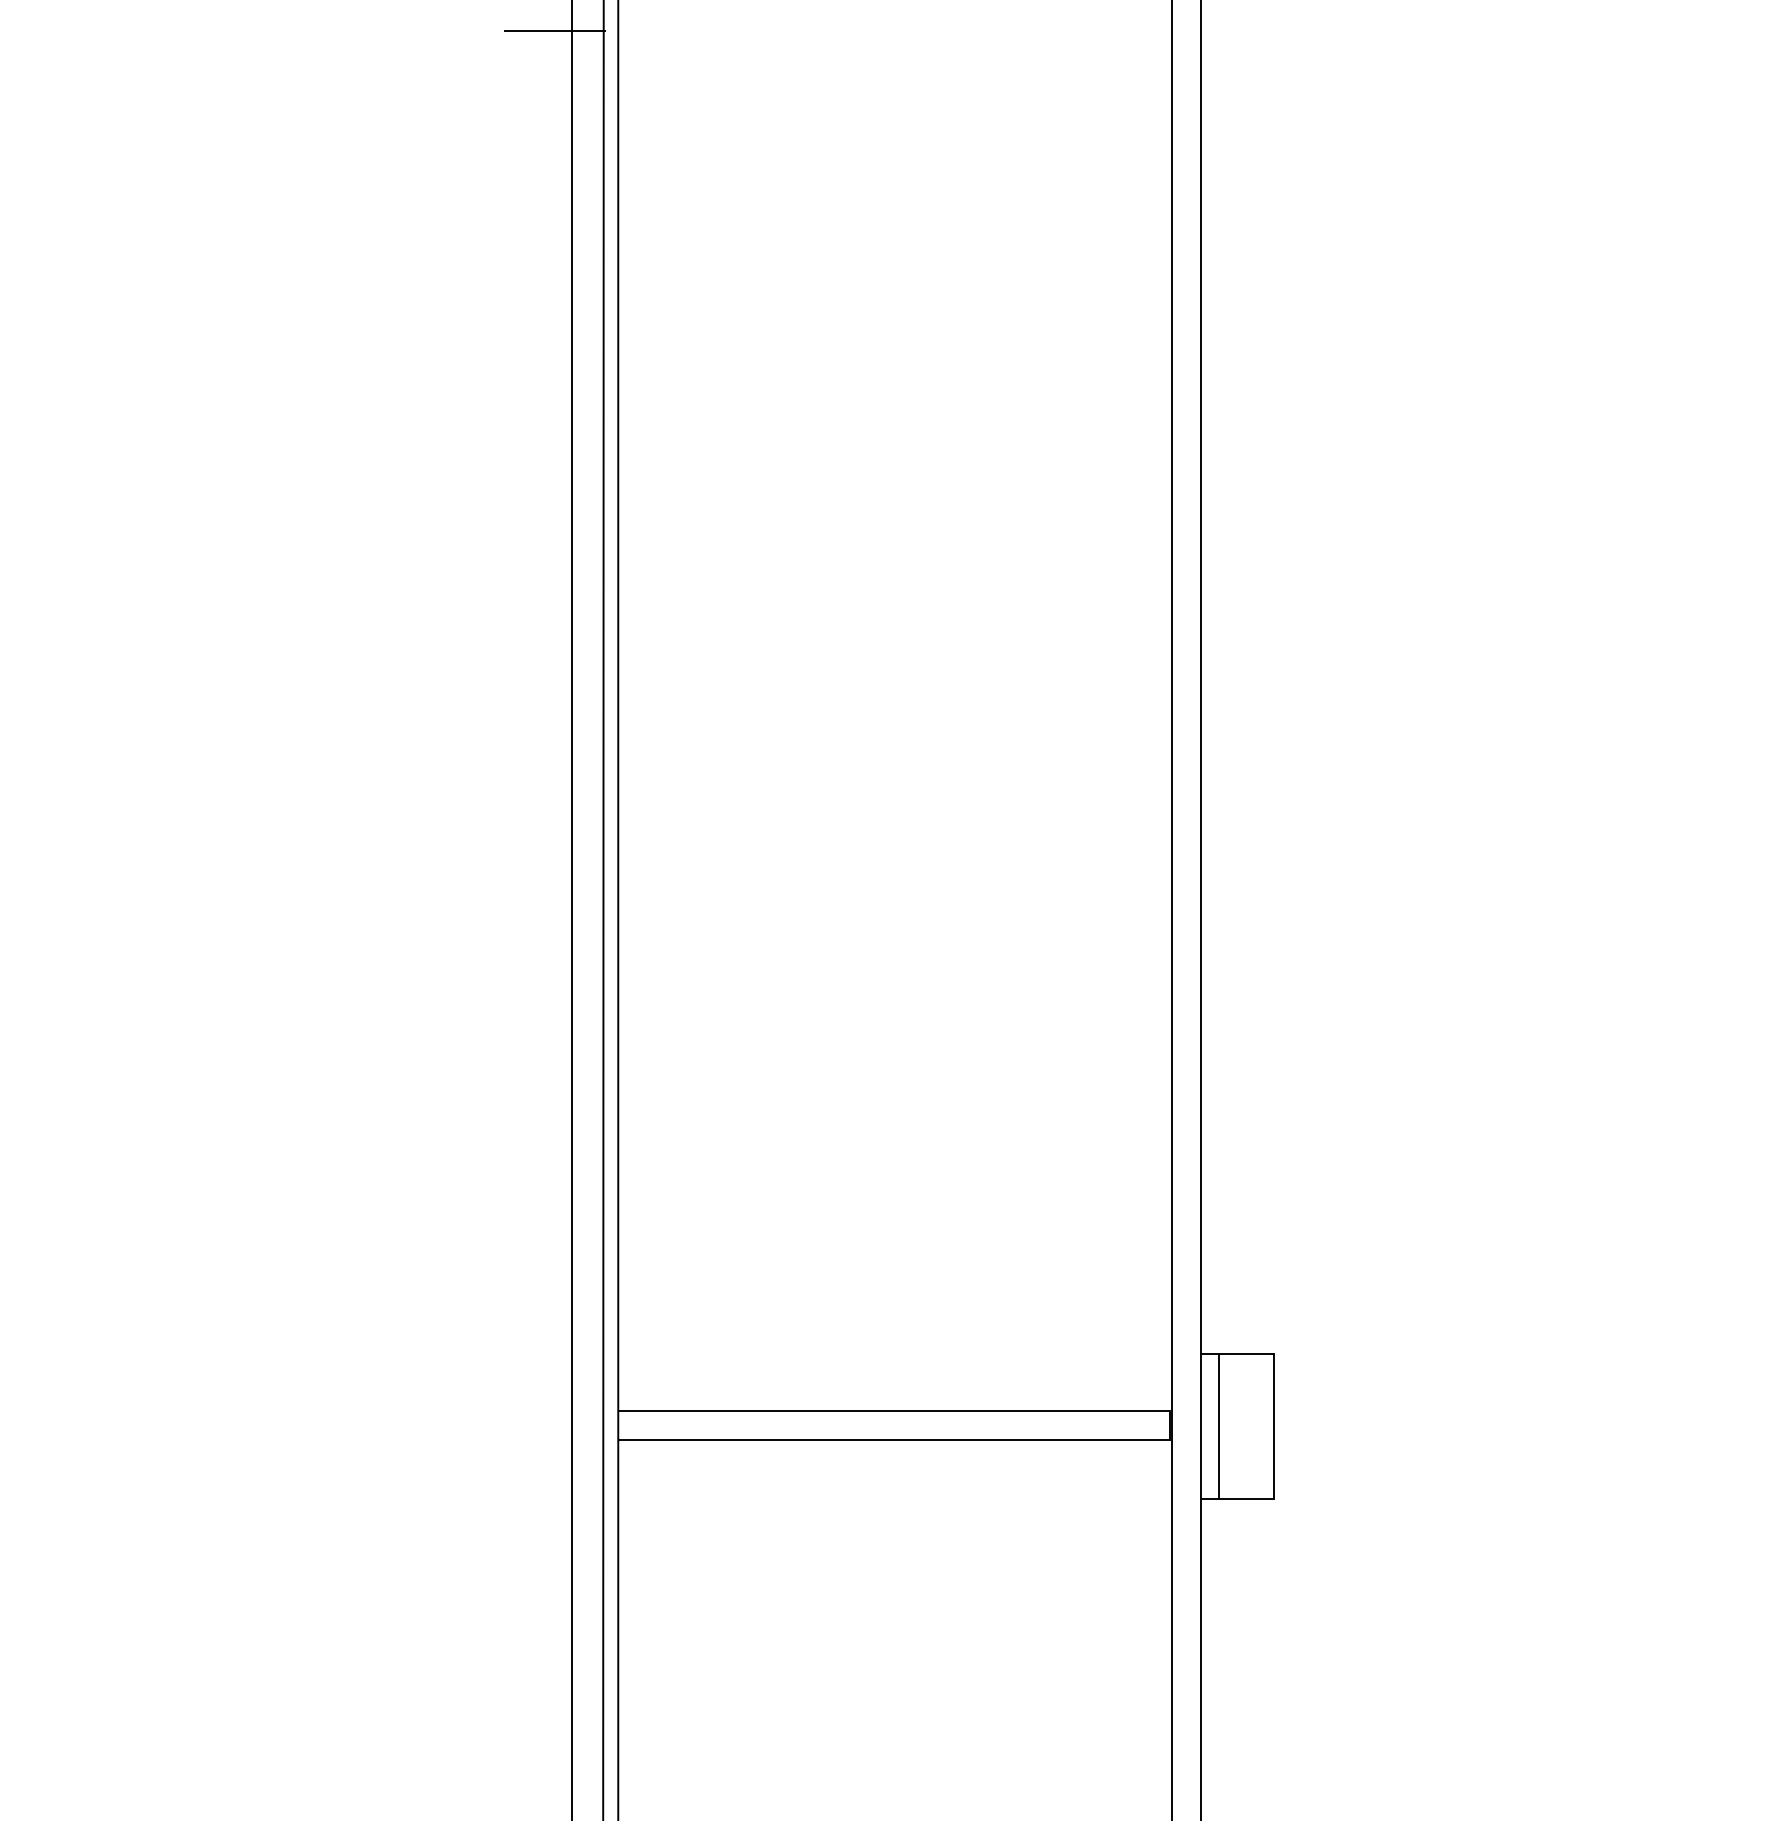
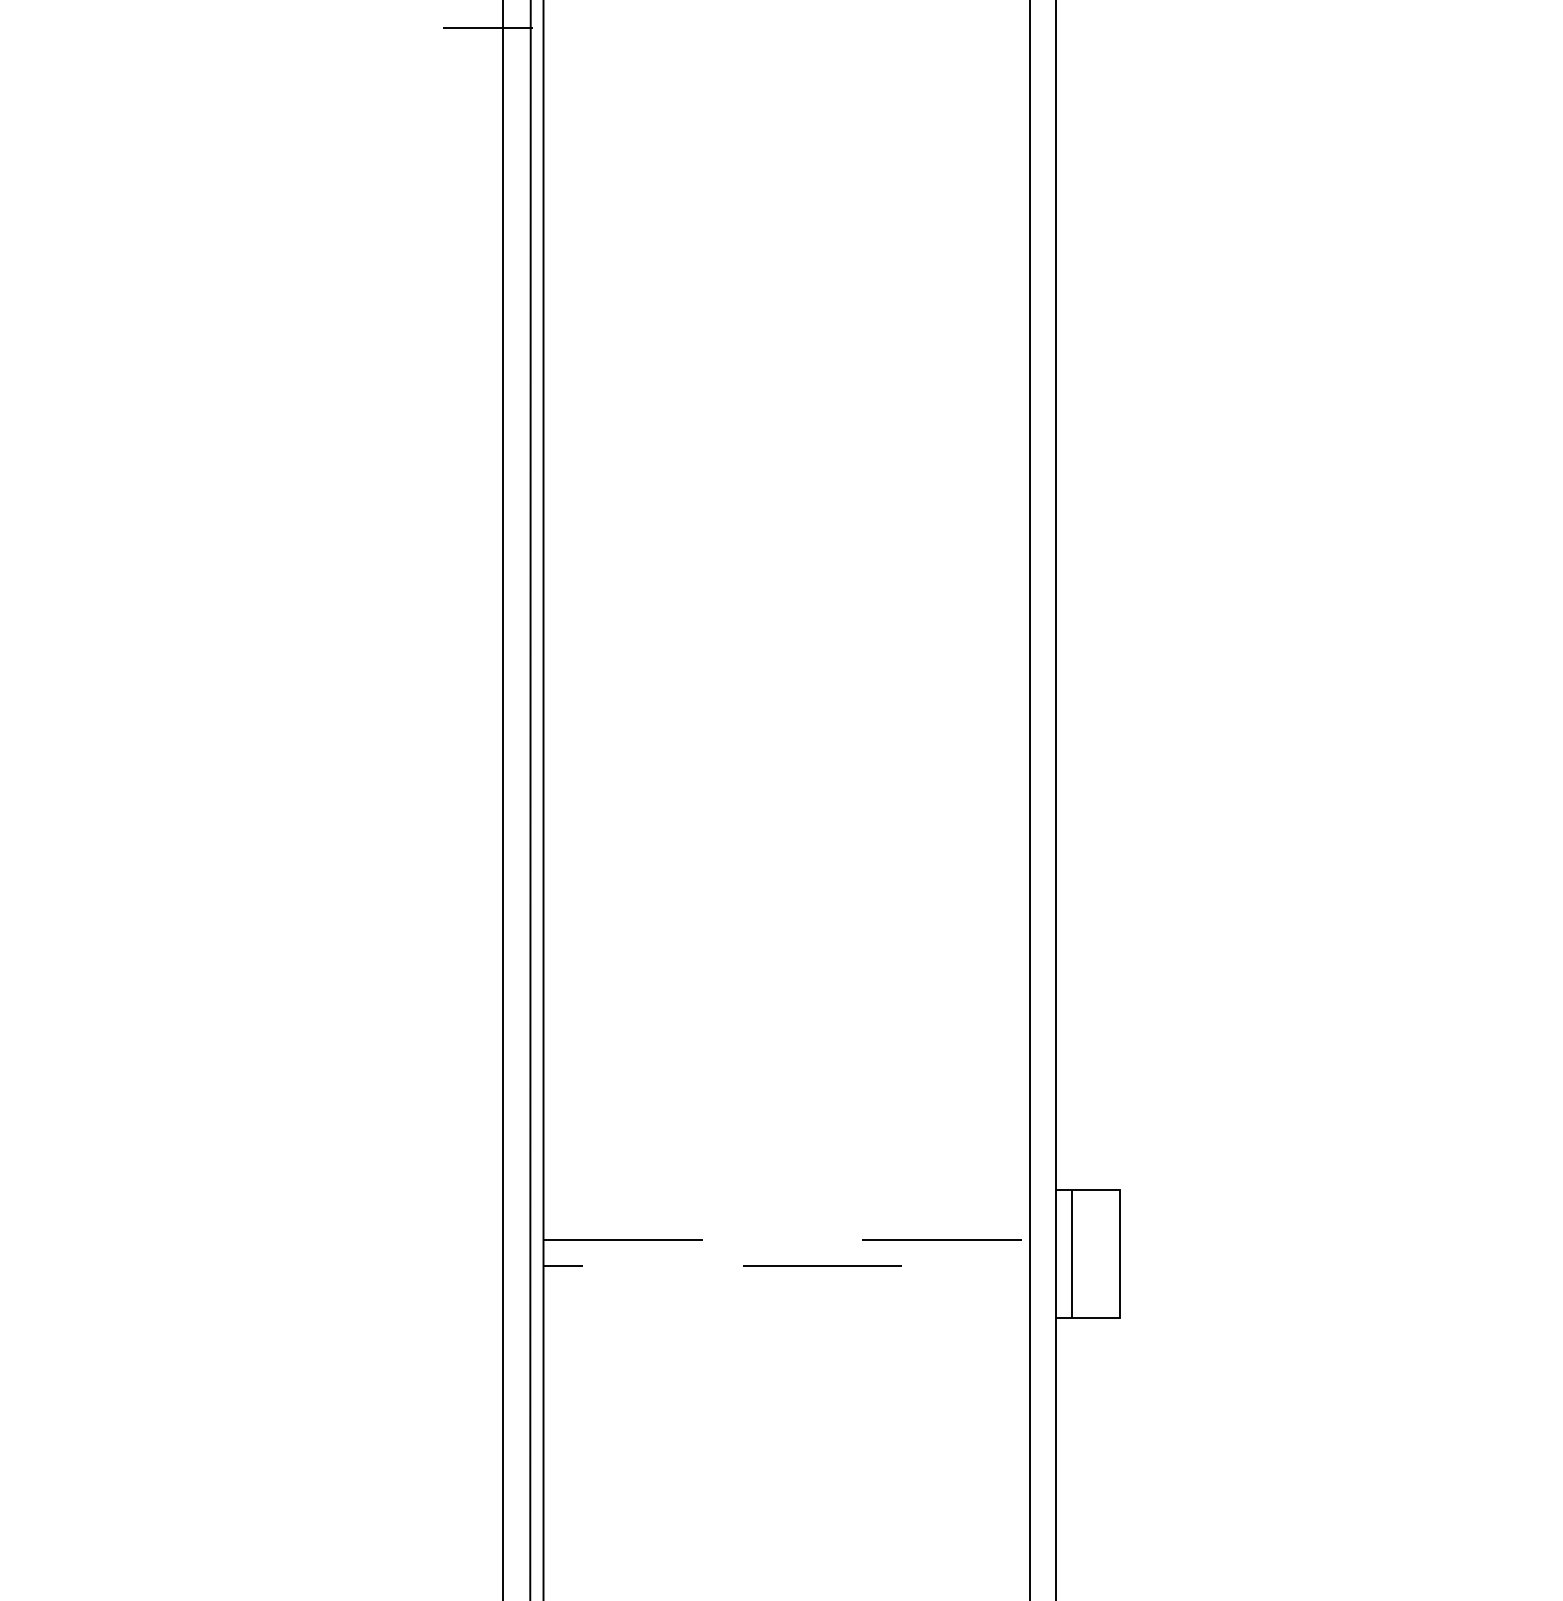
line: (1169, 1425) -> (1028, 1253), solid -> dashed

